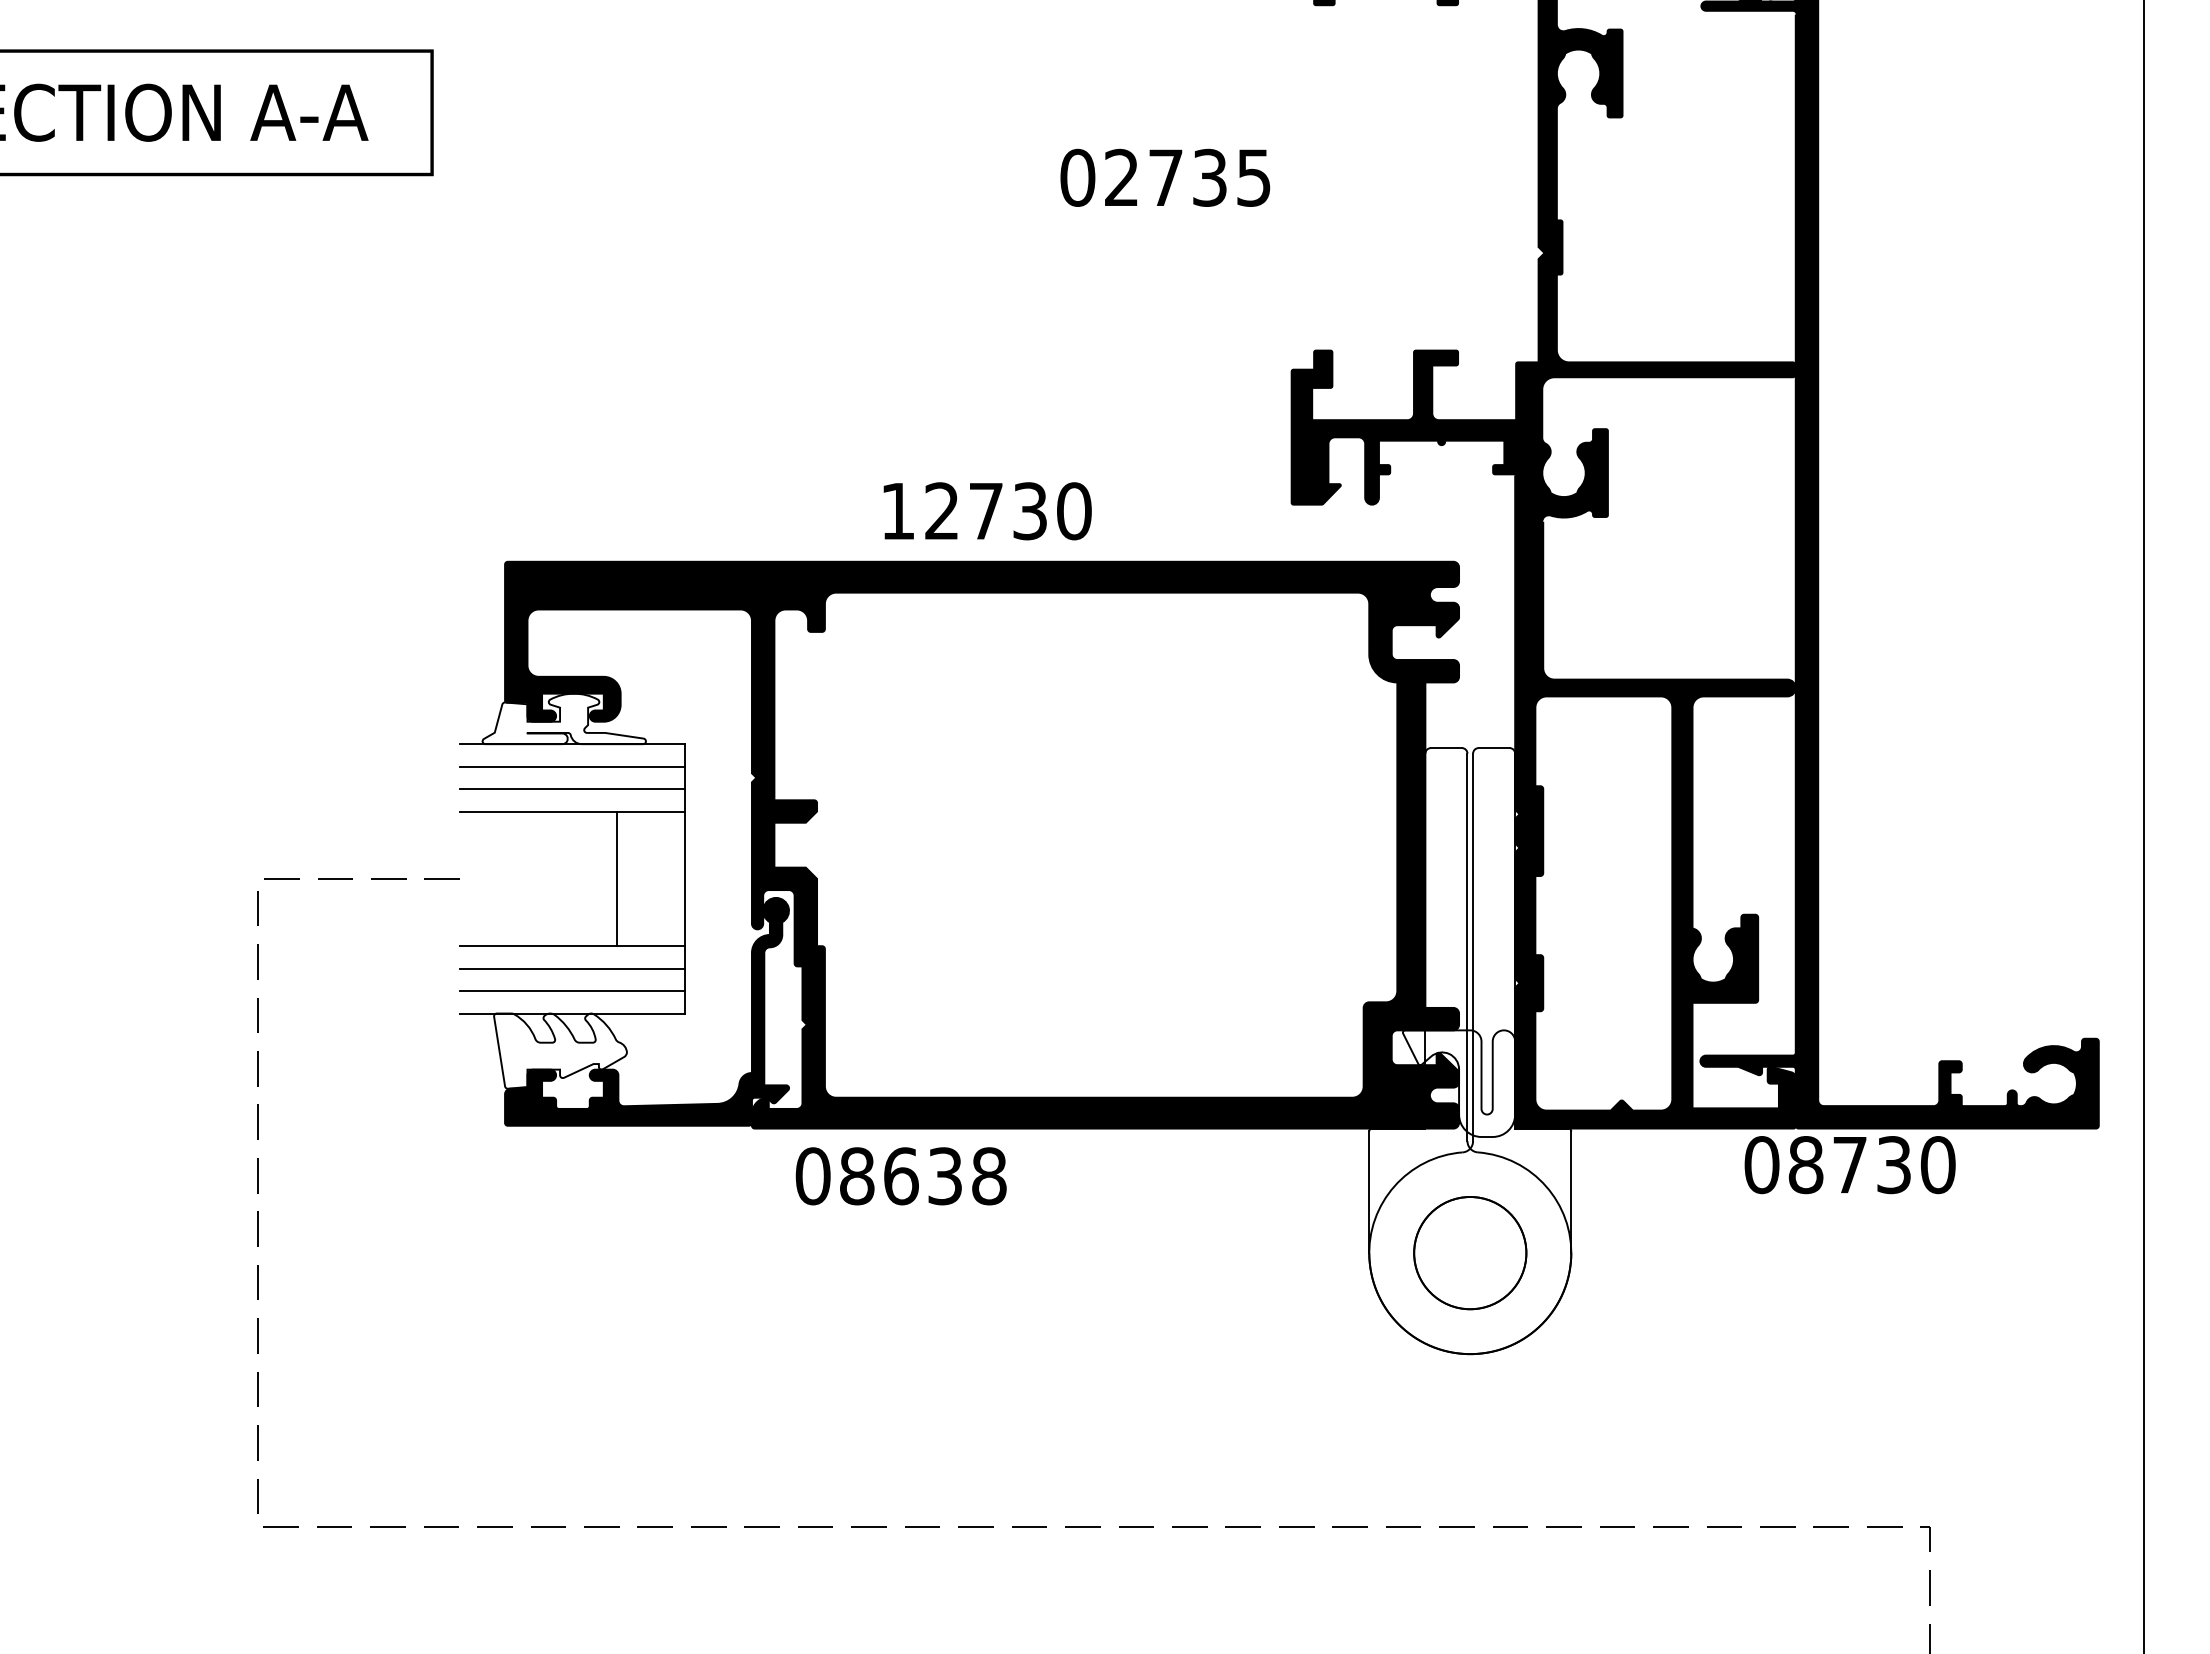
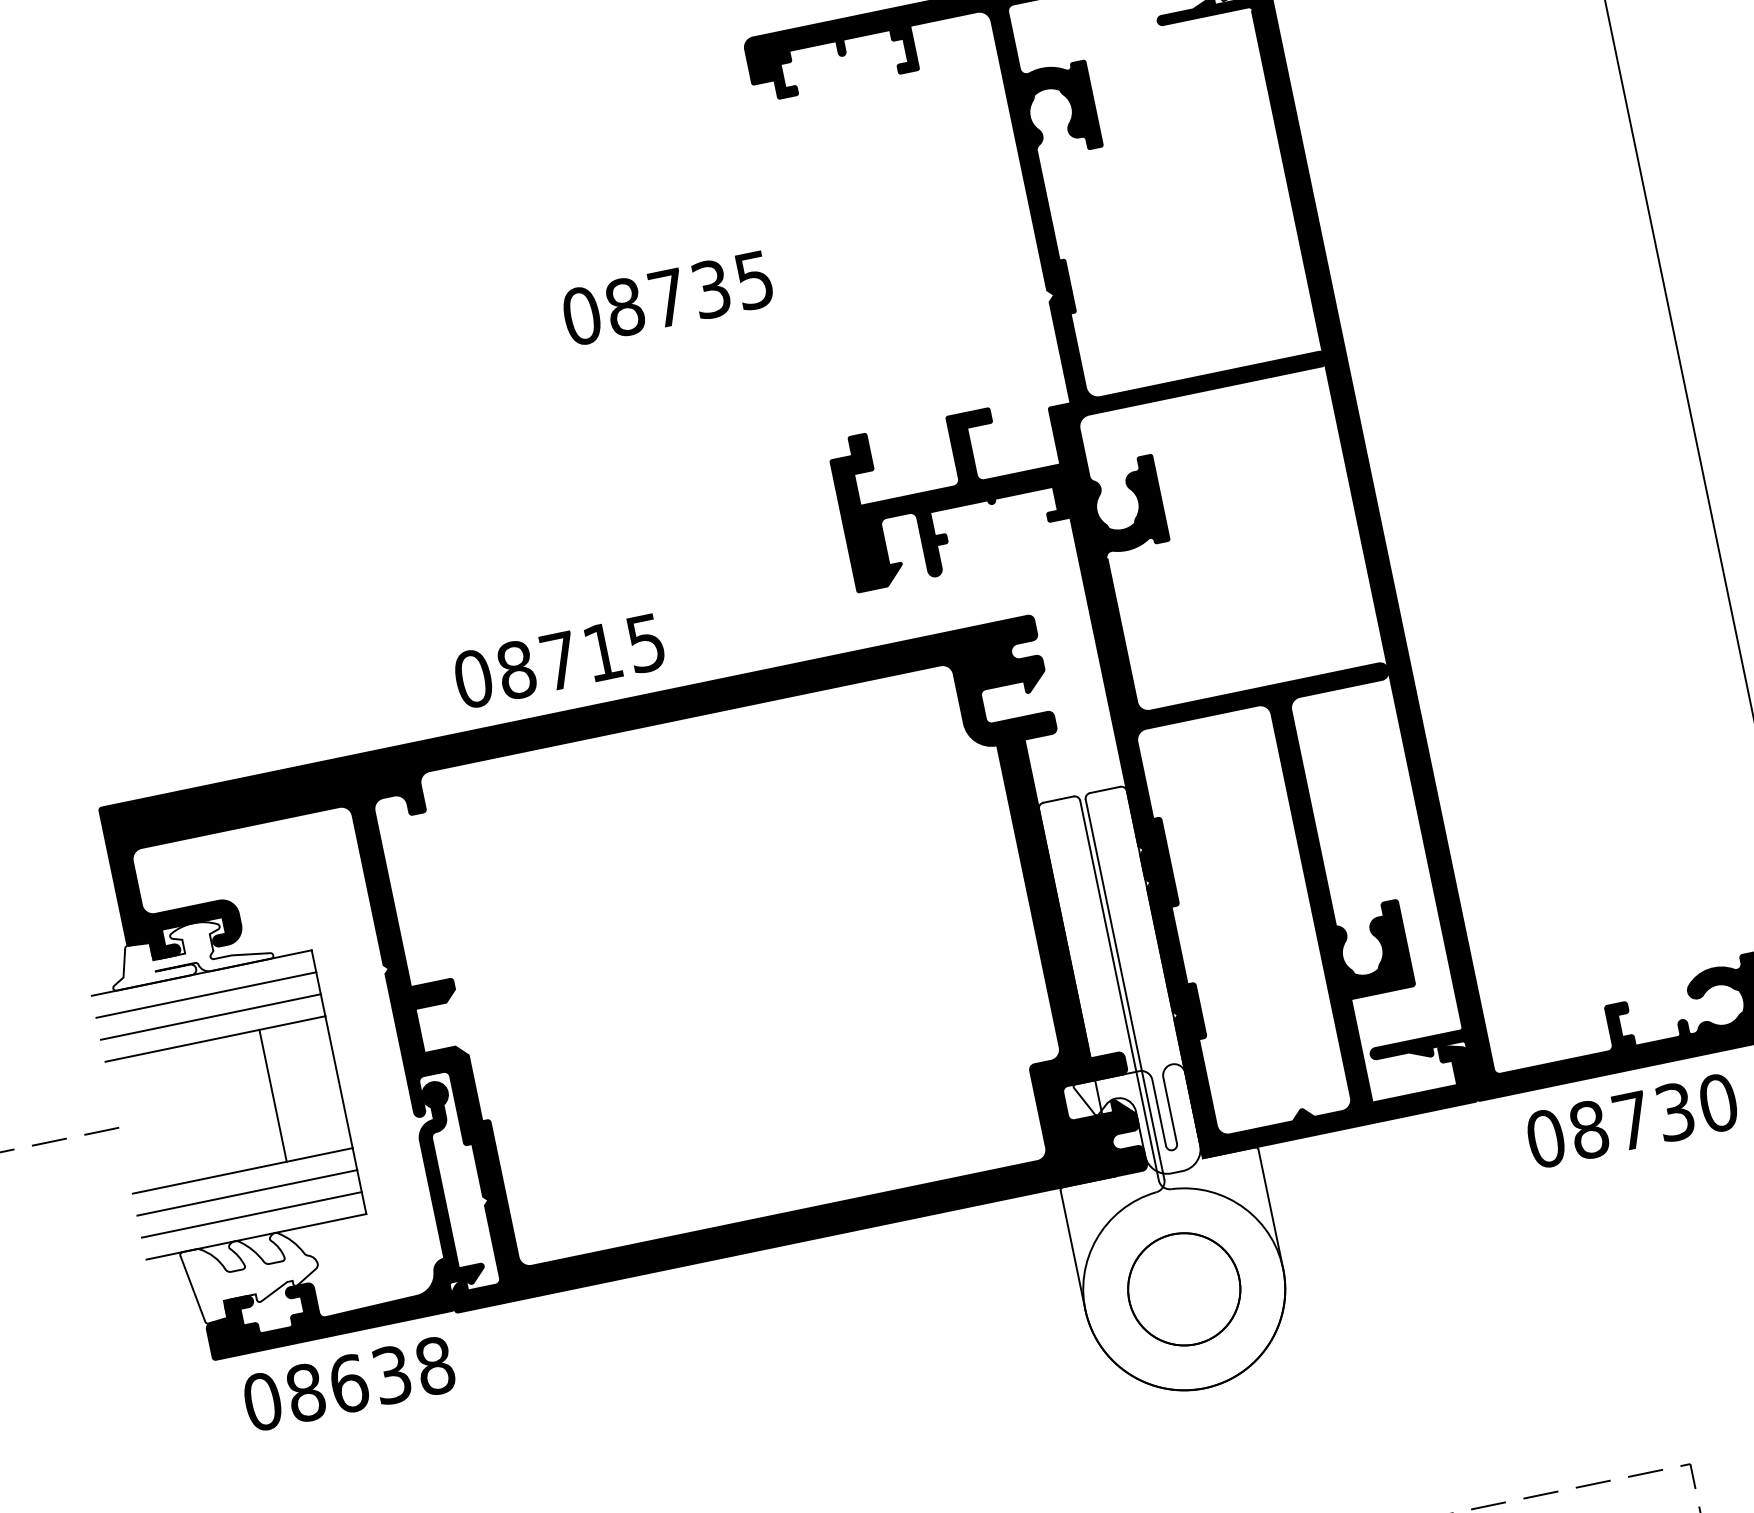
text: (1121, 177) -> (624, 306), 02735 -> 08735
text: (985, 511) -> (559, 661), 12730 -> 08715
text: (1849, 1165) -> (1631, 1121), moved
text: (900, 1176) -> (348, 1384), moved

